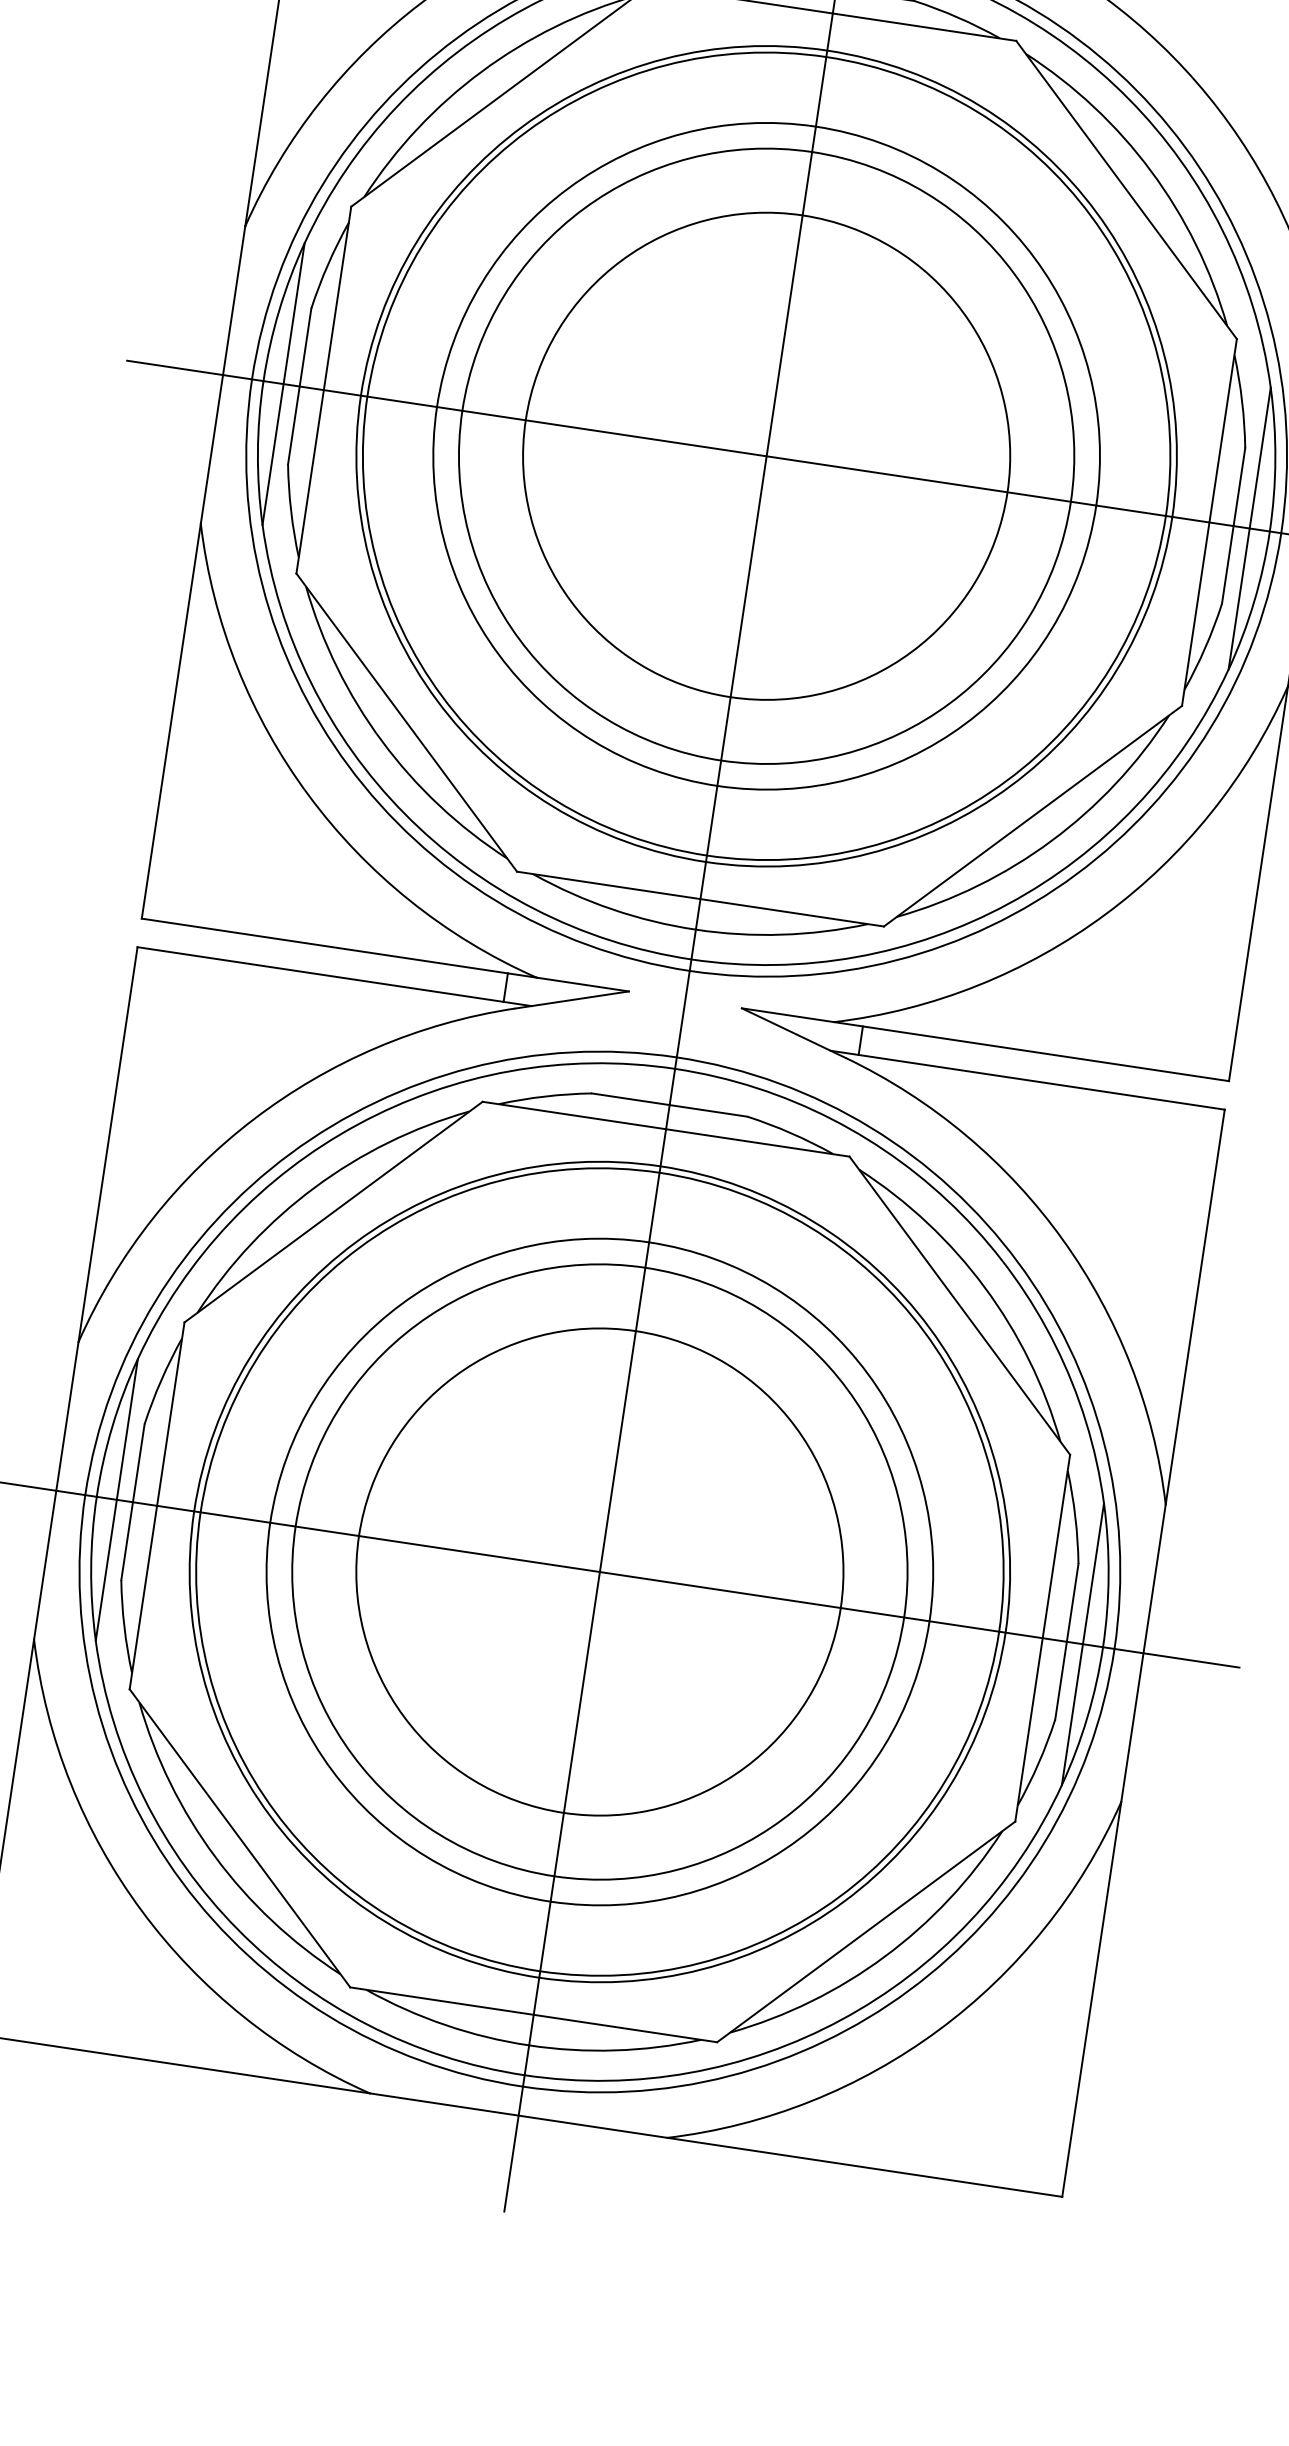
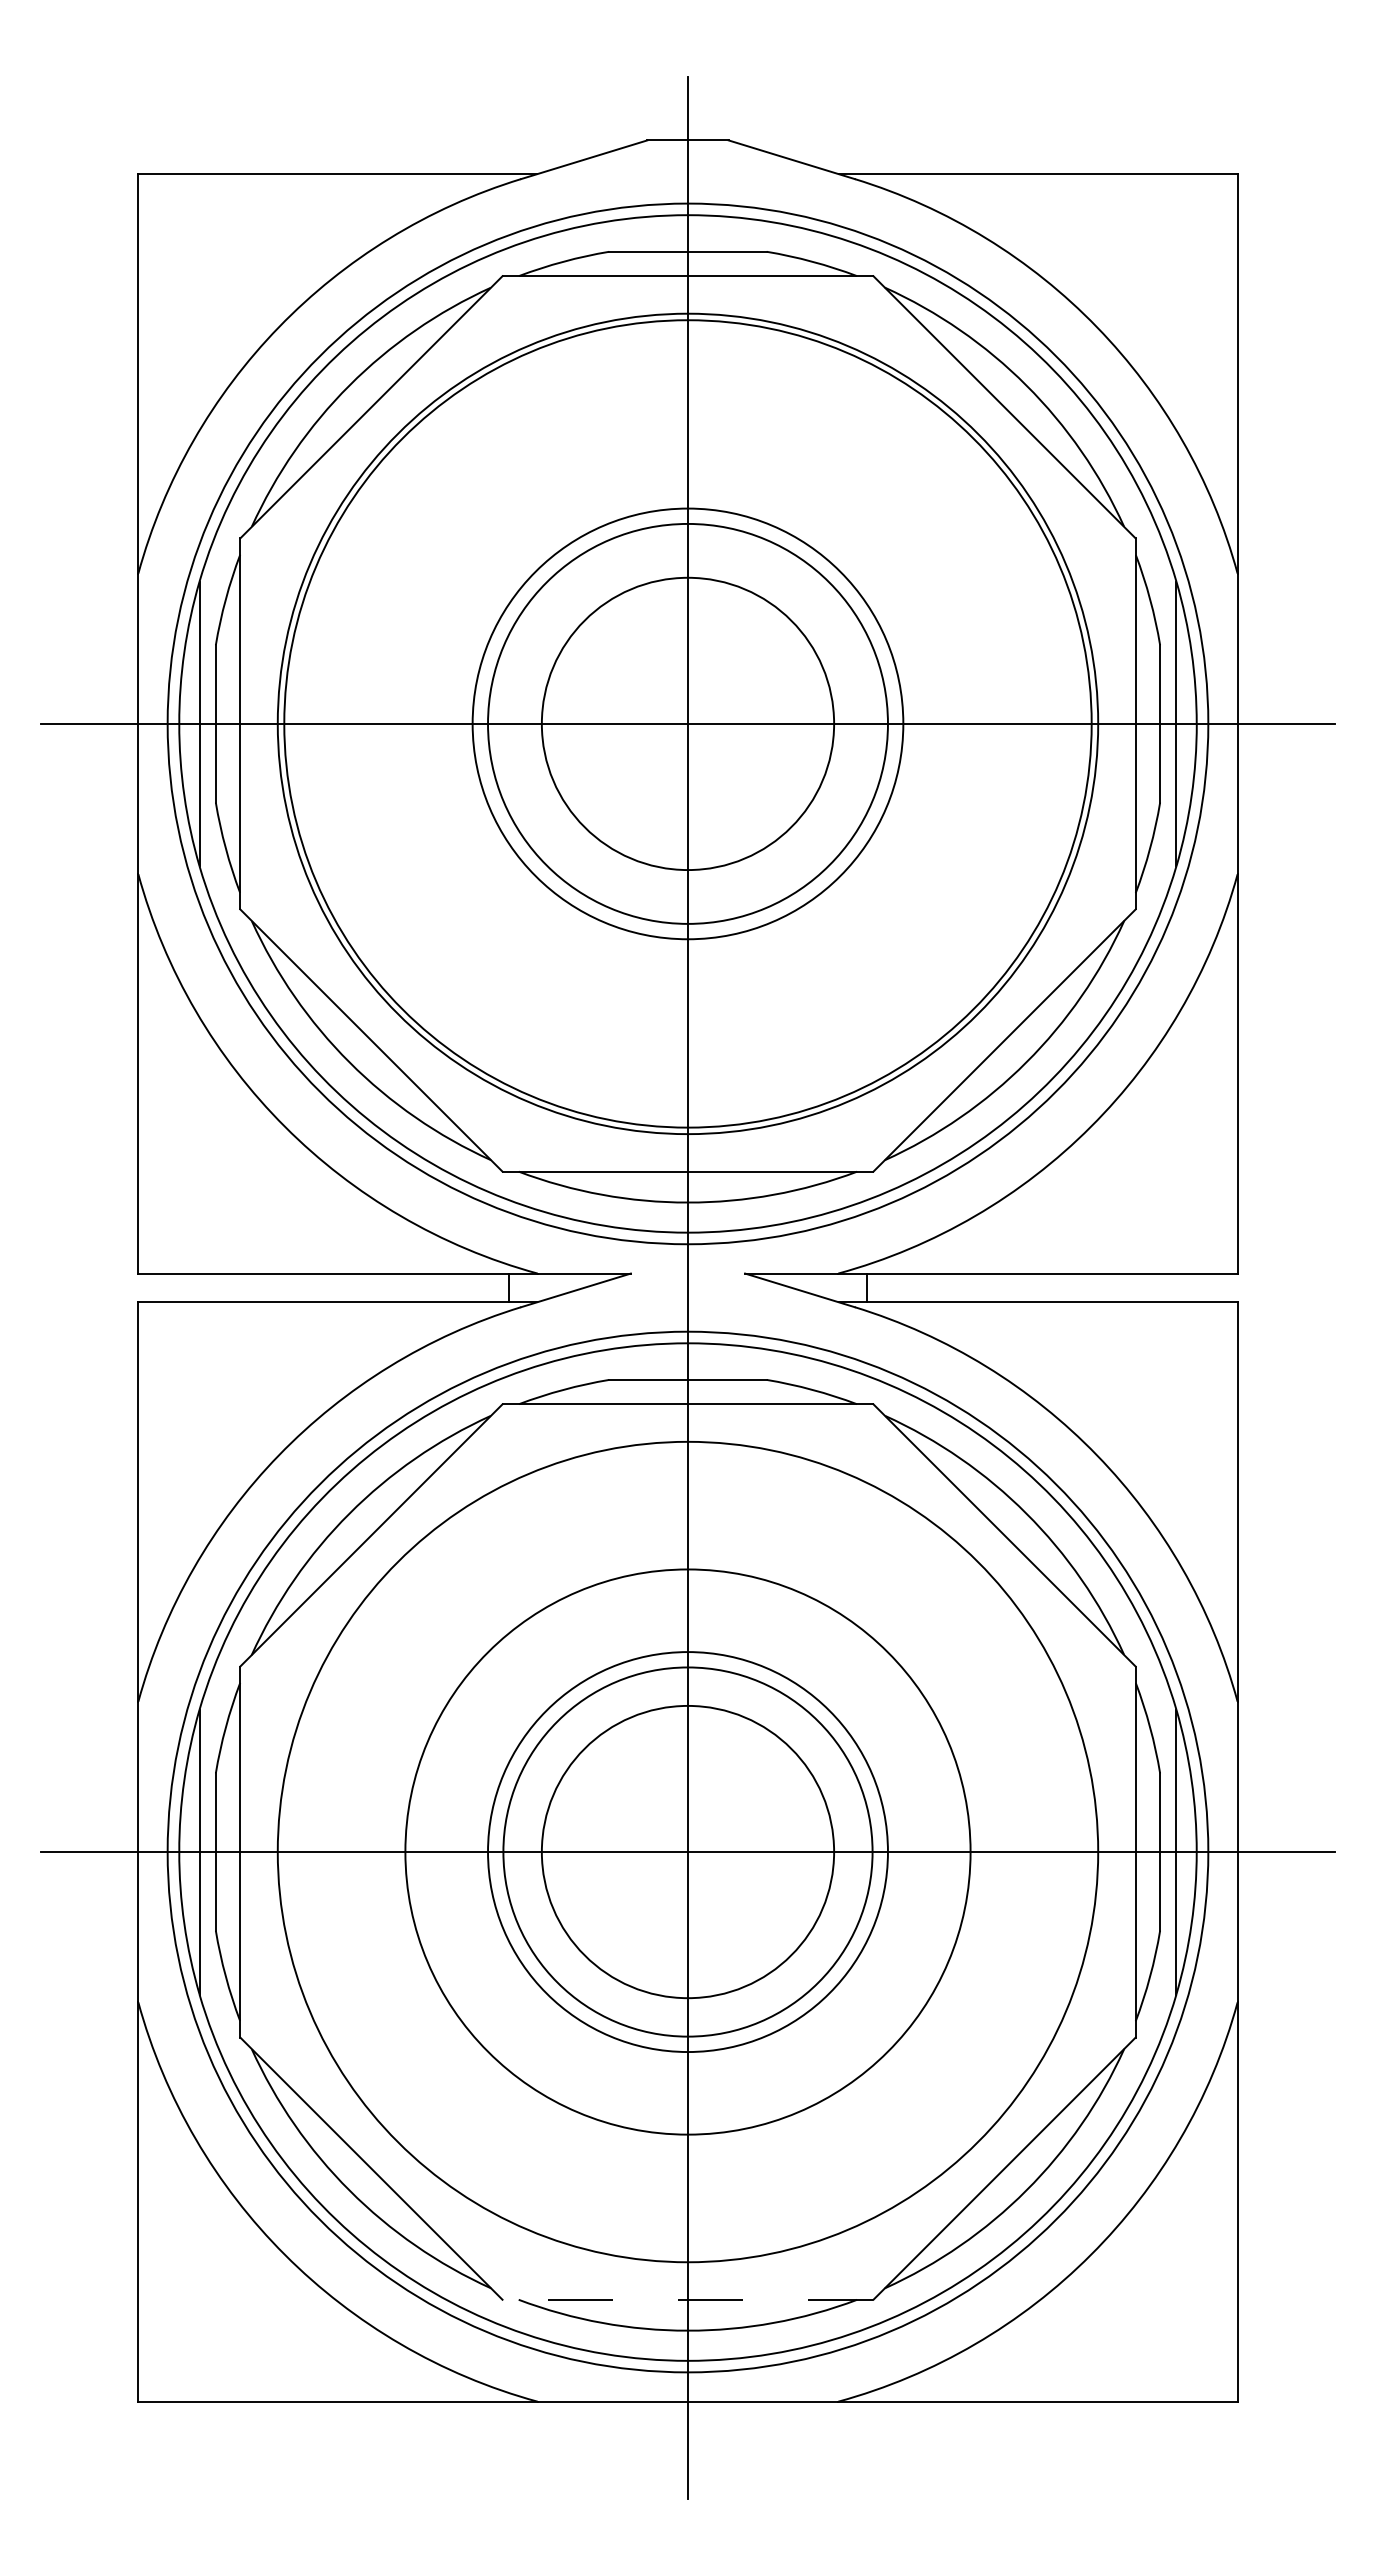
circle: (766, 455) -> (687, 723), size x0.6
circle: (766, 455) -> (687, 723), size x0.6
circle: (766, 455) -> (687, 723), size x0.7
circle: (599, 1571) -> (687, 1851), size x0.6
circle: (599, 1571) -> (687, 1851), size x0.6
circle: (599, 1571) -> (687, 1851), size x0.6
circle: (599, 1571) -> (687, 1851), size x0.7
line: (533, 2014) -> (687, 2299), solid -> dashed

